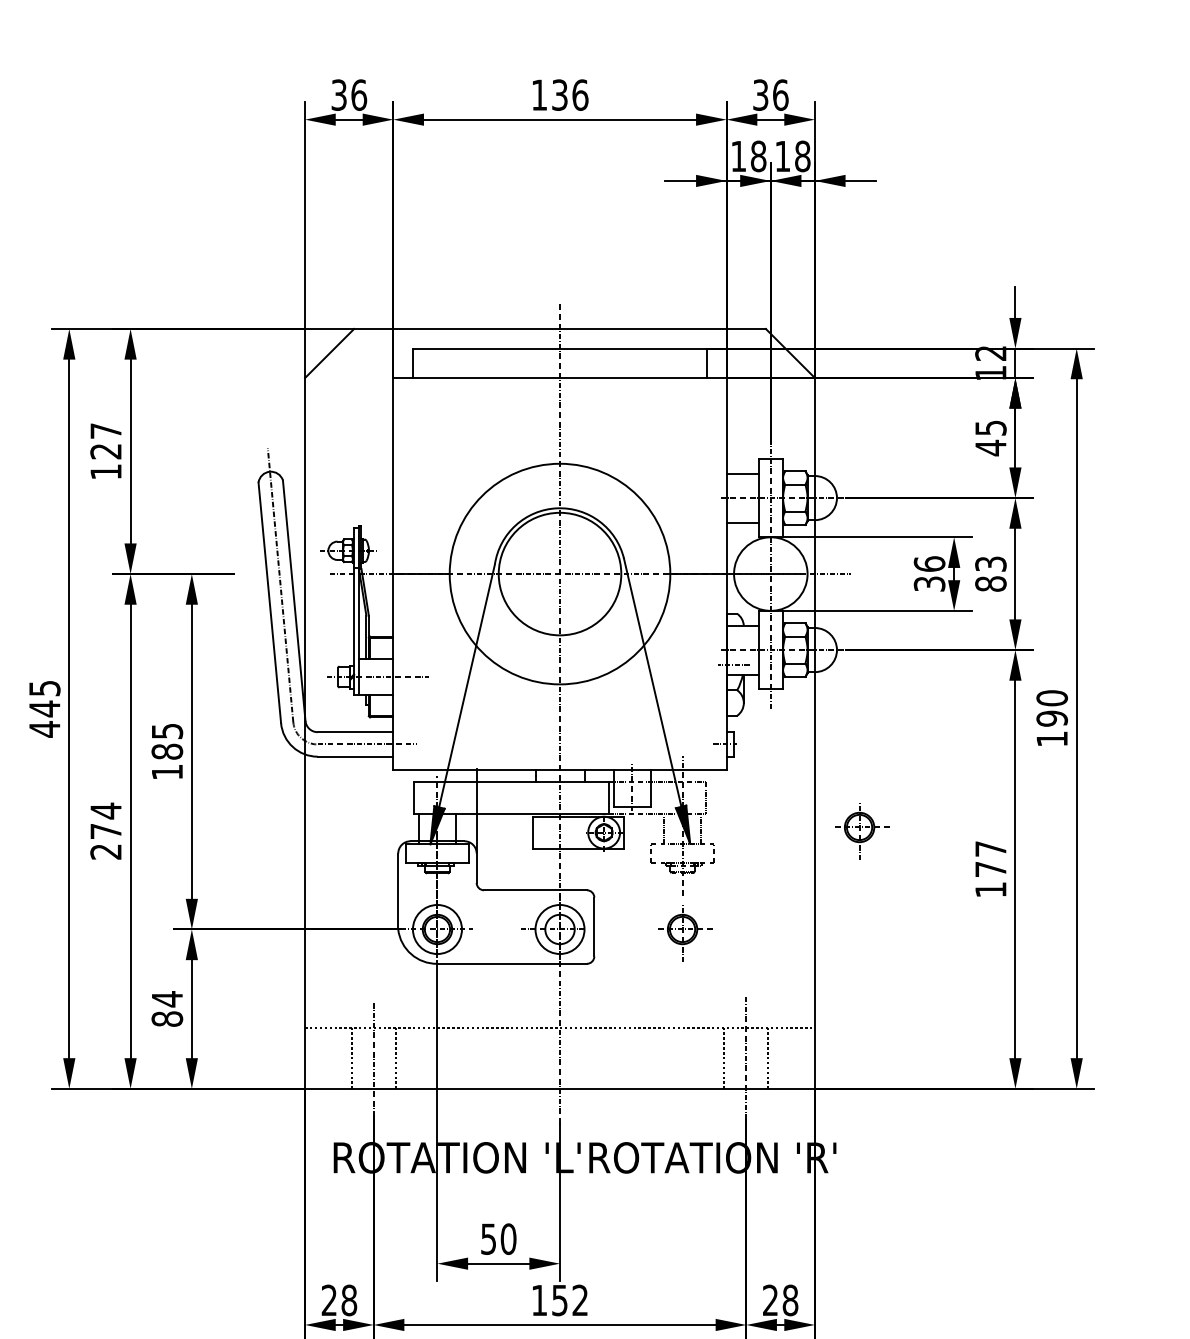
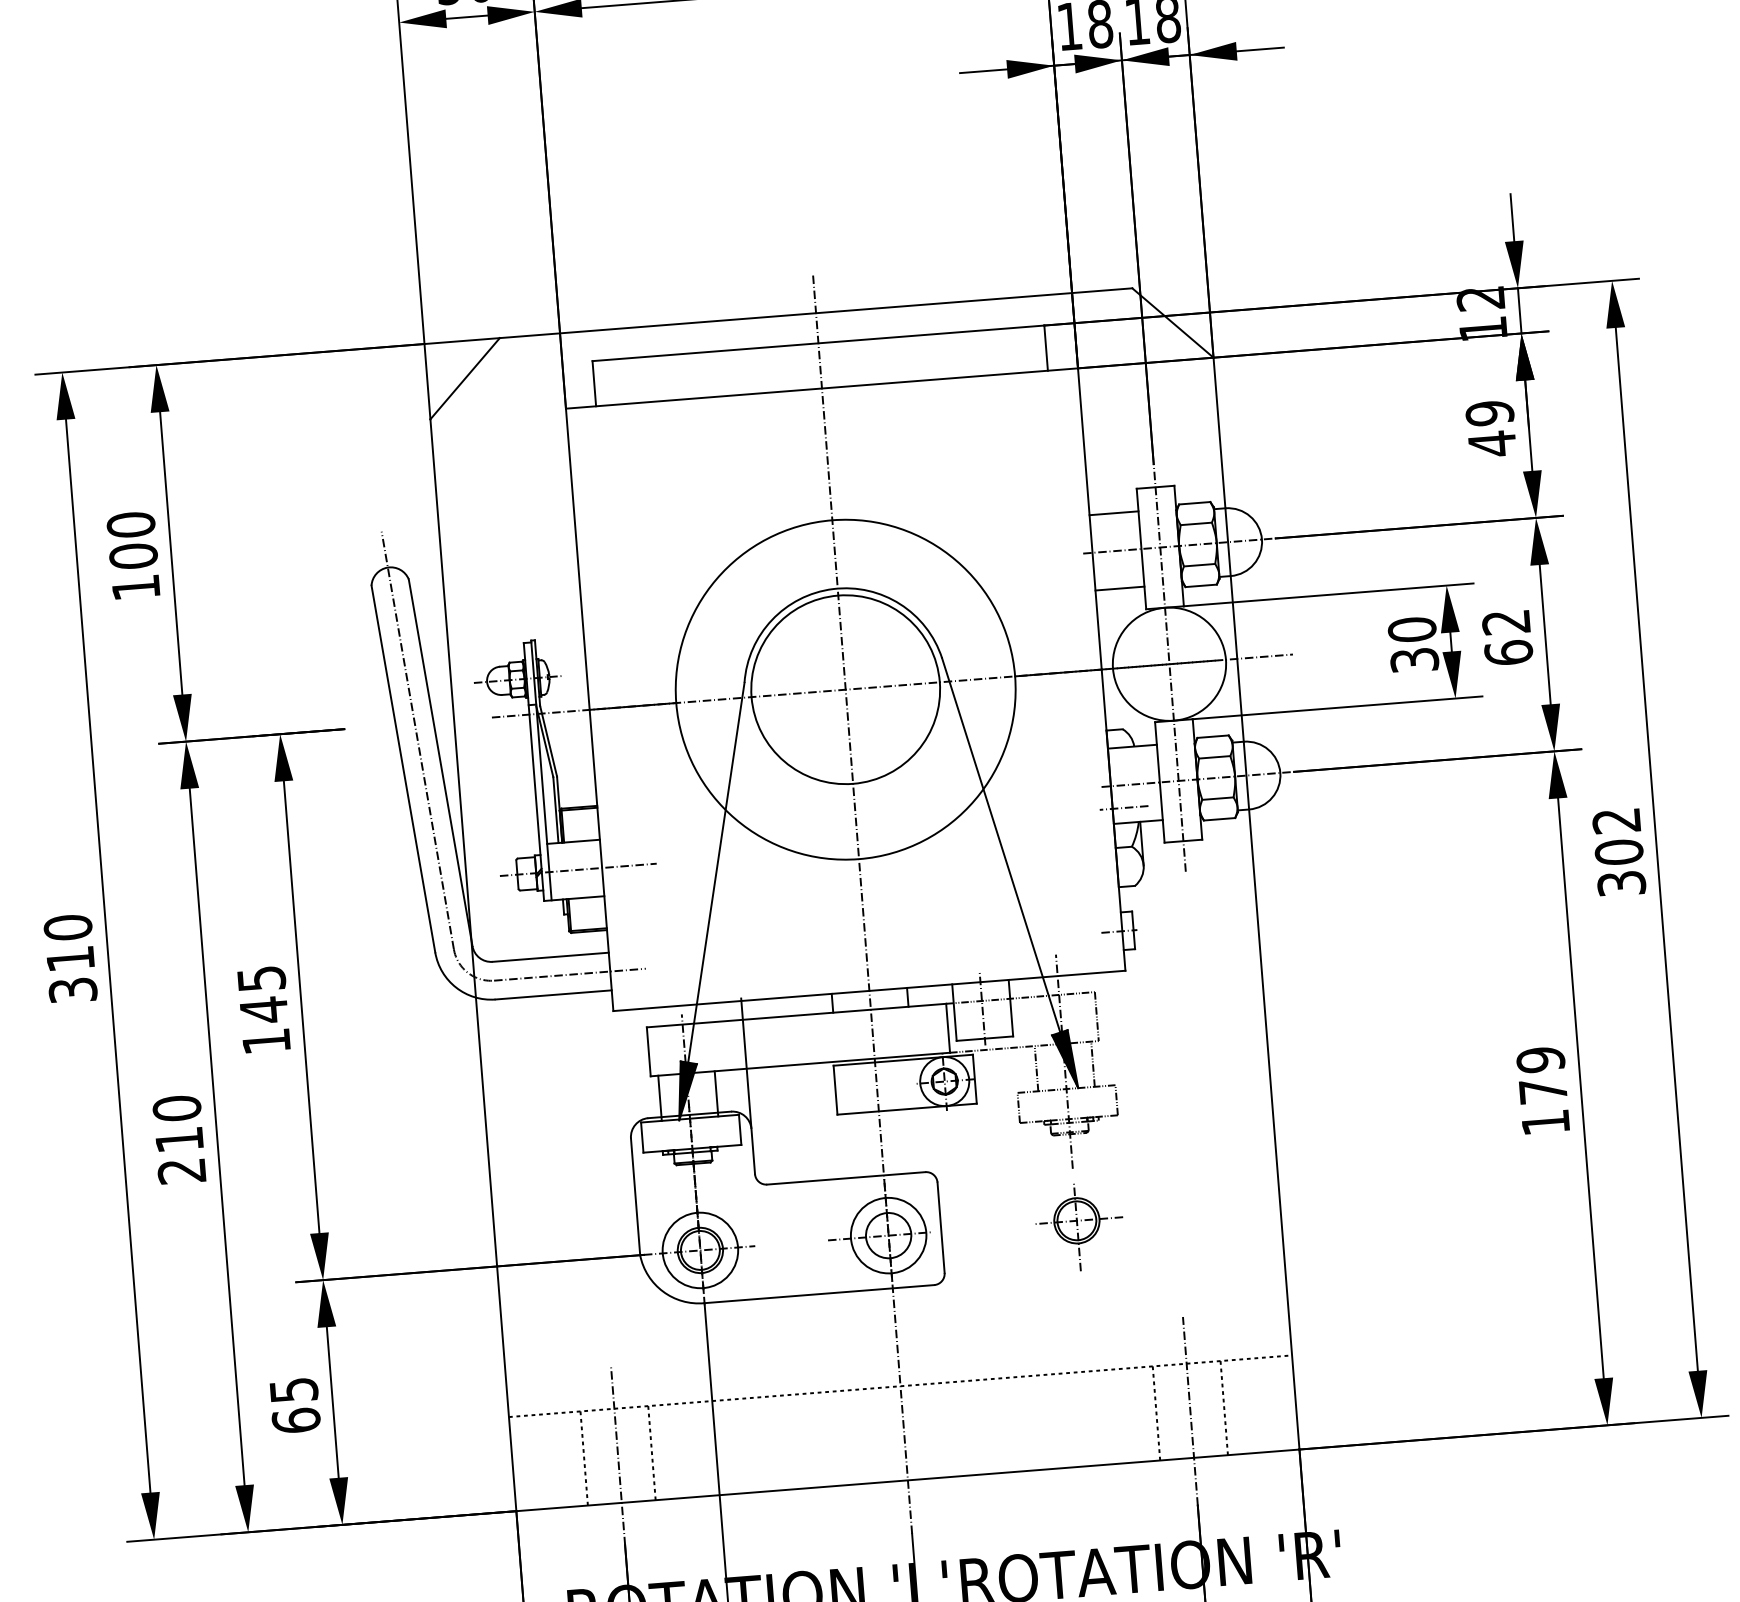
text: (990, 427) -> (1489, 412), 45 -> 49
text: (105, 441) -> (131, 540), 127 -> 100
text: (929, 563) -> (1411, 628), 36 -> 30
text: (990, 573) -> (1506, 636), 83 -> 62
text: (44, 708) -> (70, 958), 445 -> 310
text: (1052, 718) -> (1619, 852), 190 -> 302
text: (167, 751) -> (264, 1009), 185 -> 145
text: (105, 820) -> (177, 1123), 274 -> 210
part: (862, 831) -> (1341, 1048), removed
text: (990, 849) -> (1540, 1060), 177 -> 179
text: (167, 1008) -> (295, 1404), 84 -> 65

